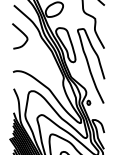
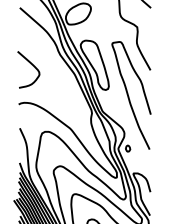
curve: (22, 33) -> (32, 65), moved

